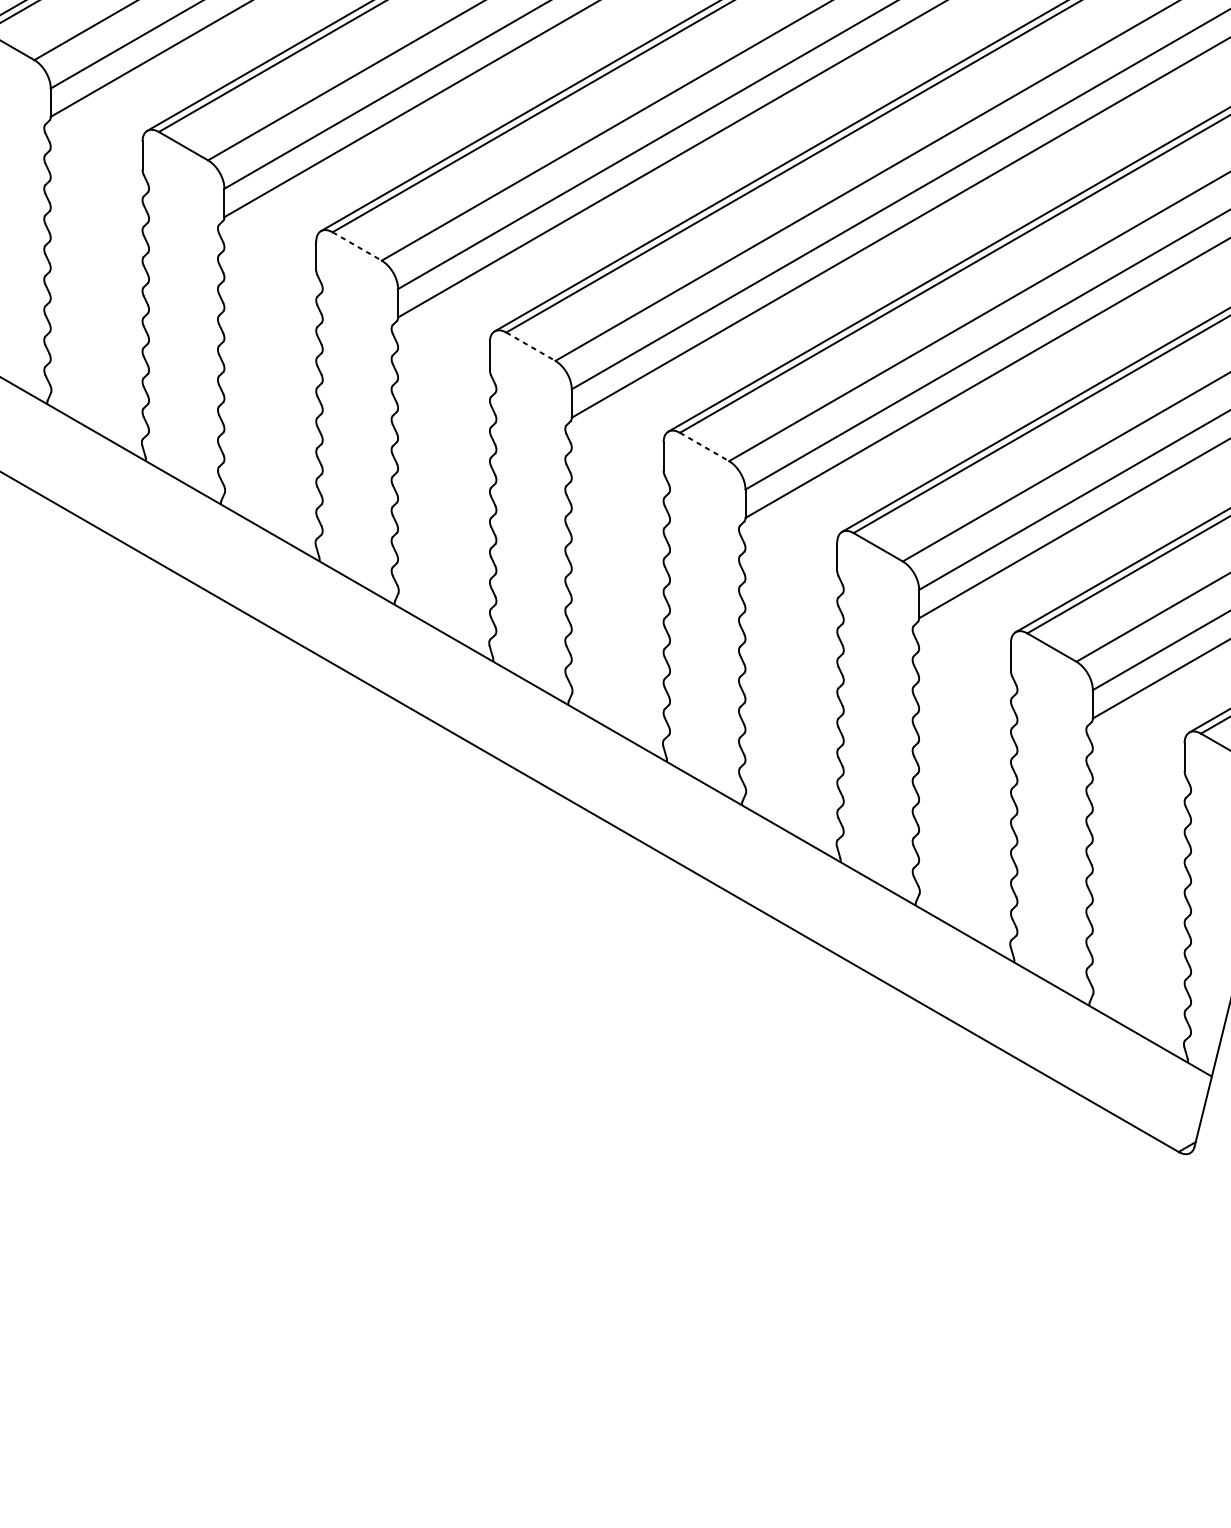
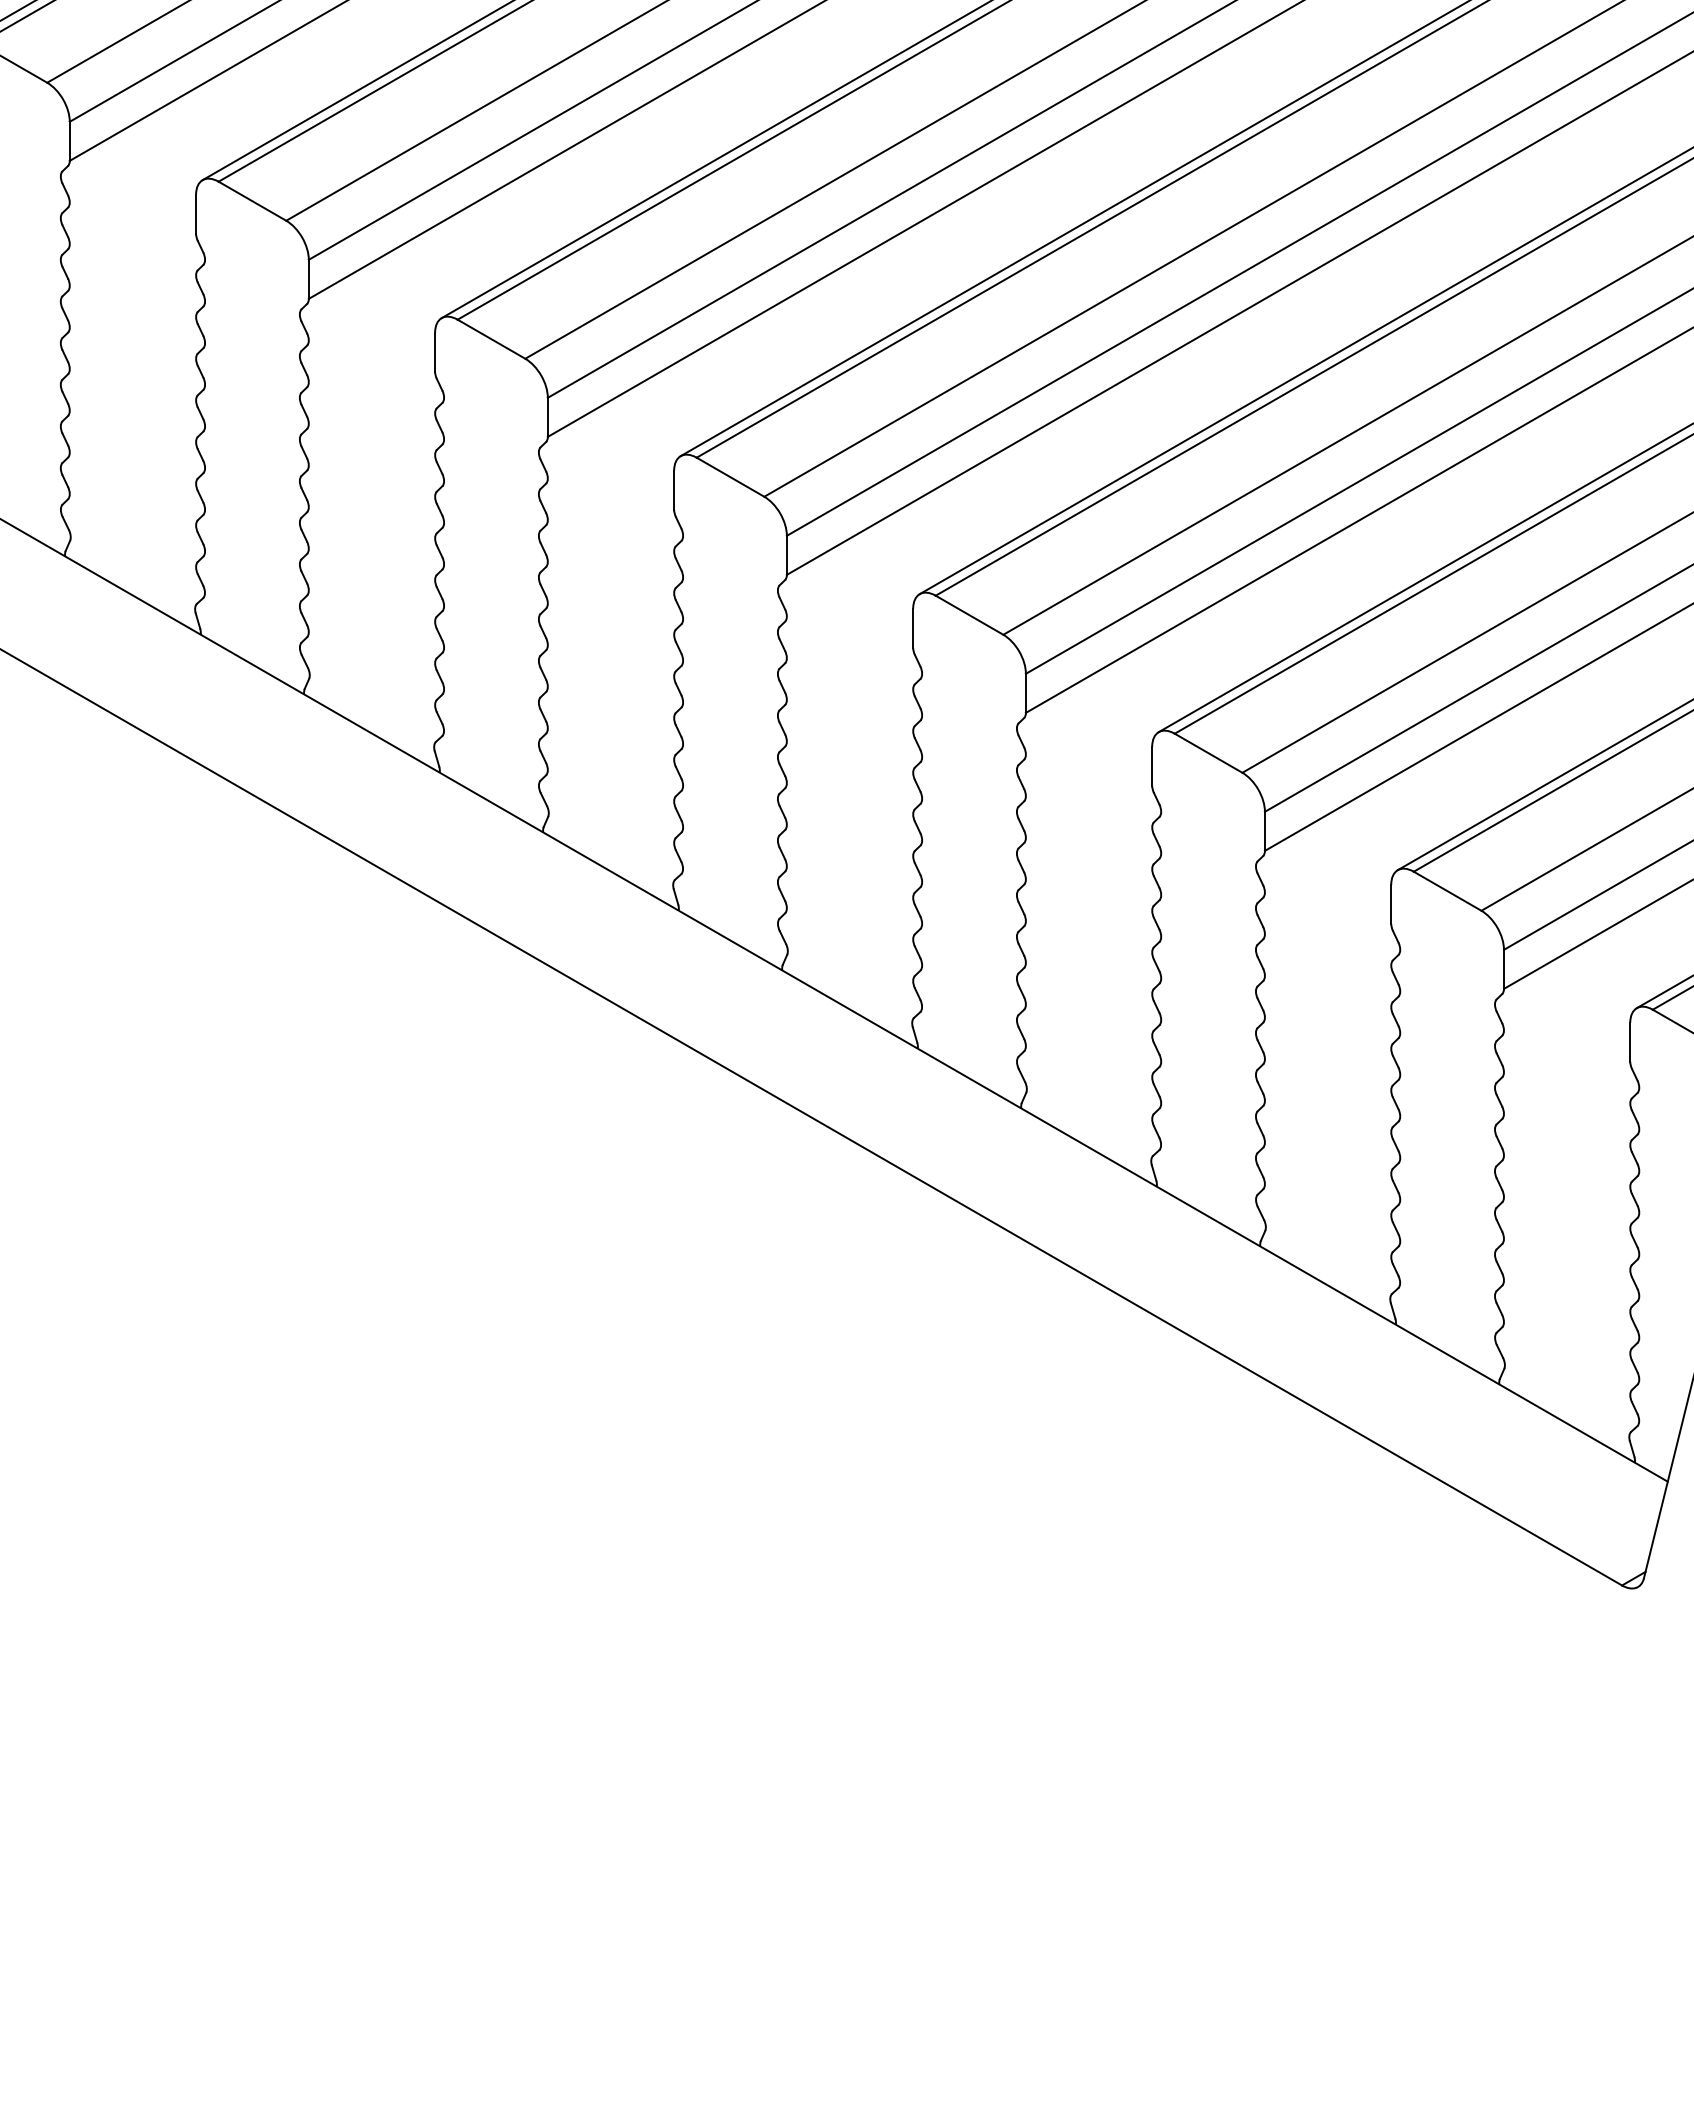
line: (357, 246) -> (491, 339), dashed -> solid
line: (530, 346) -> (730, 477), dashed -> solid
line: (704, 447) -> (969, 615), dashed -> solid

